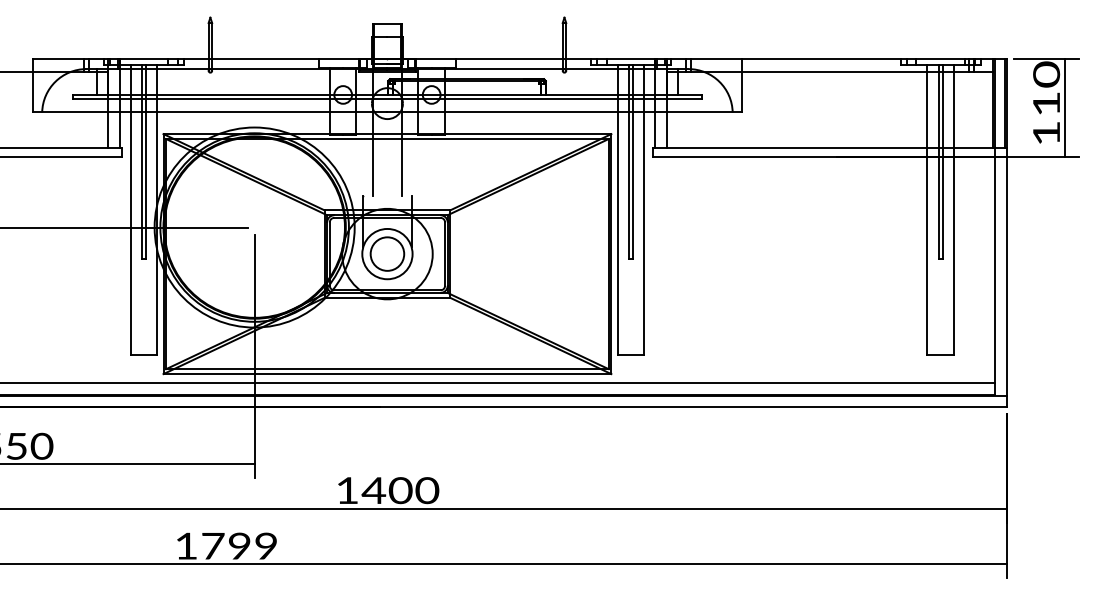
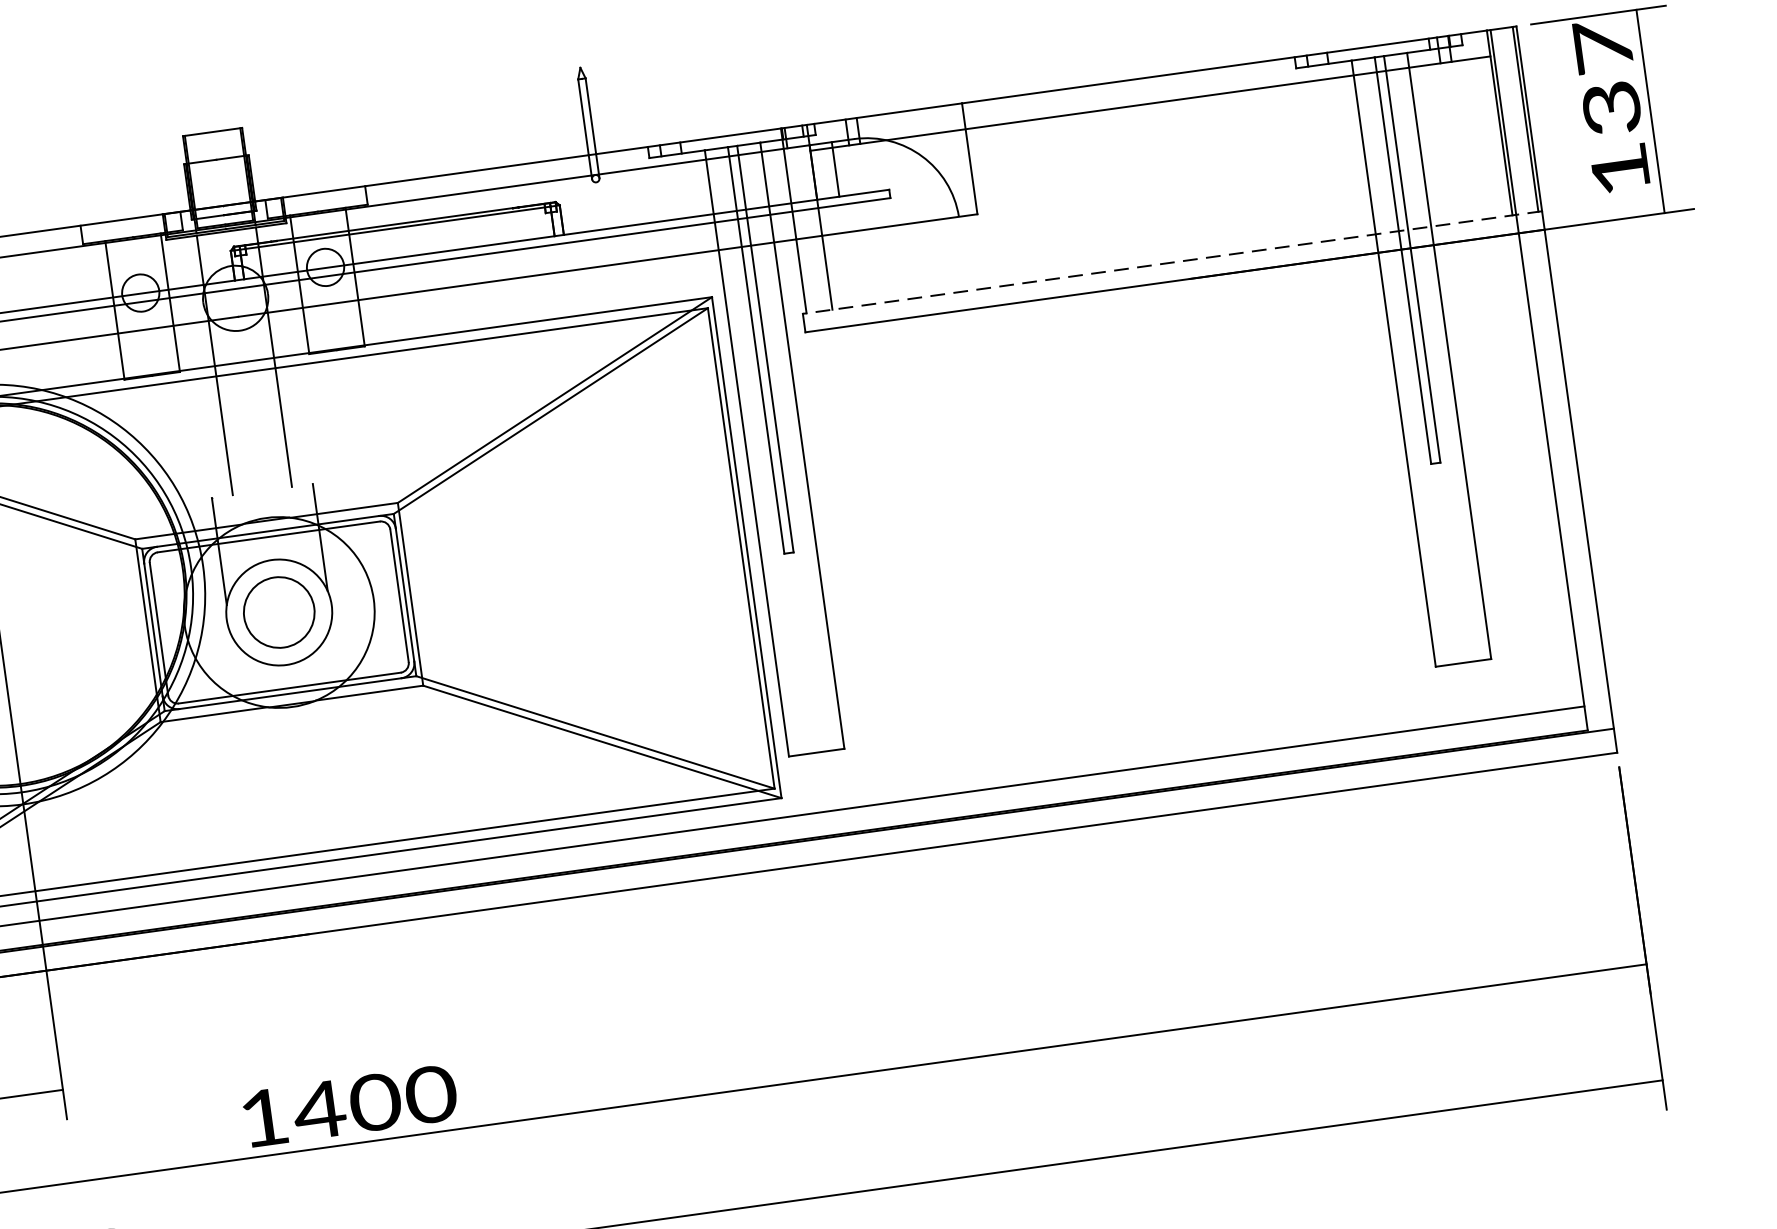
text: (1046, 88) -> (1607, 75), 110 -> 137
line: (829, 147) -> (1171, 261), solid -> dashed

